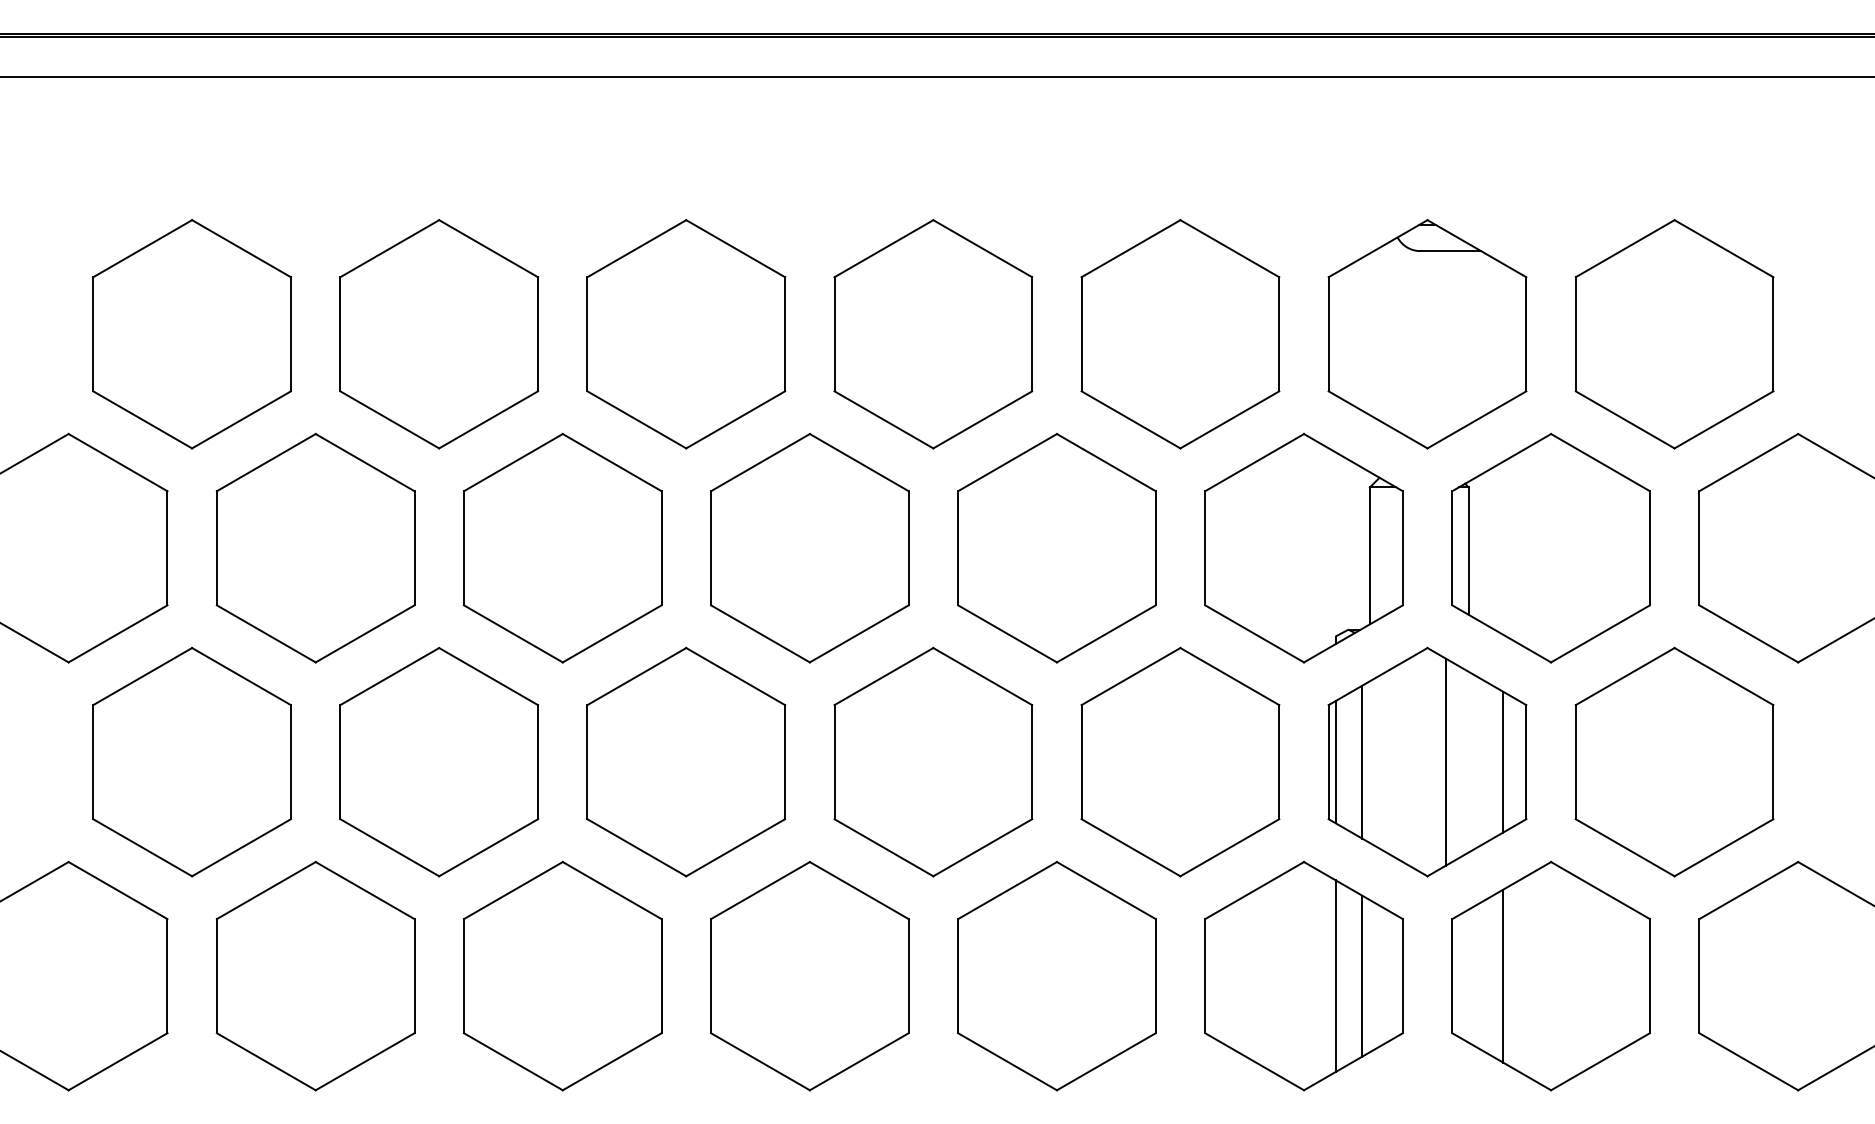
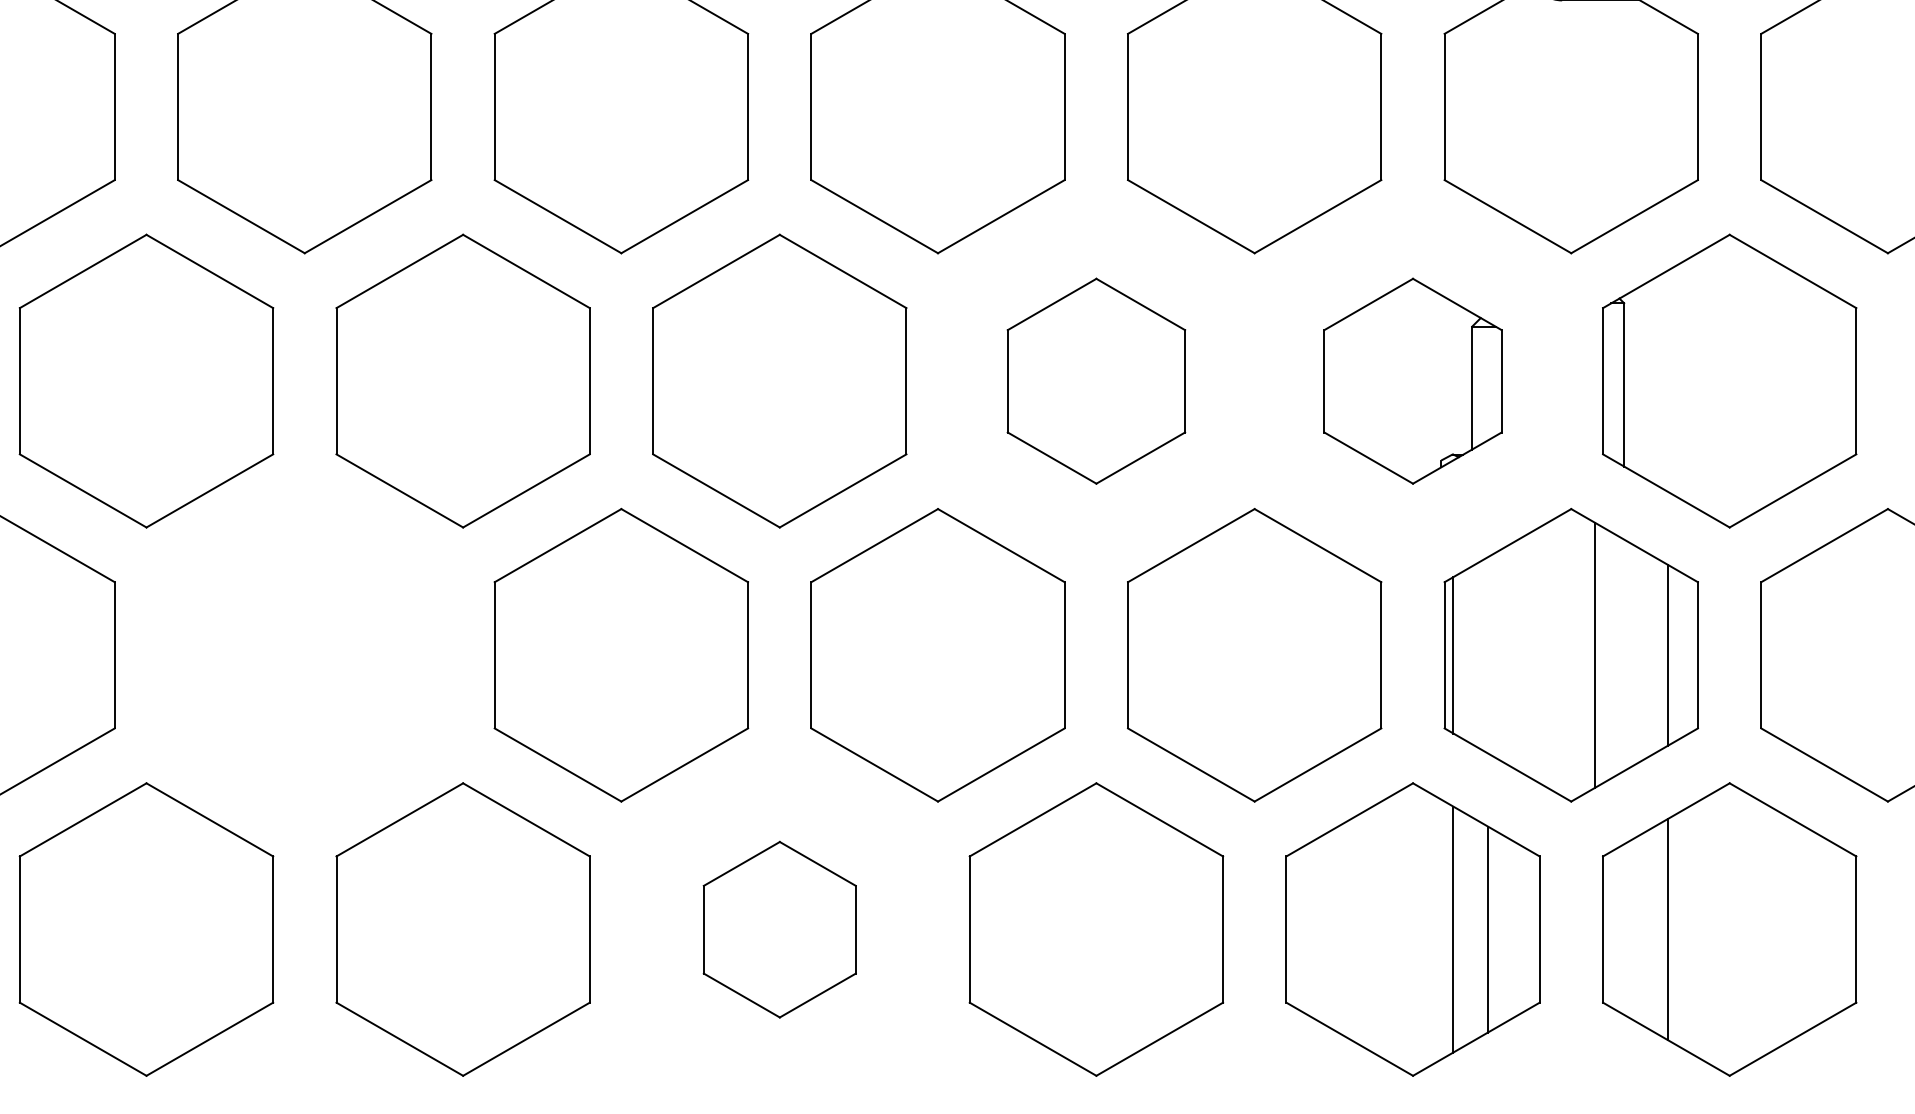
part: (1056, 548) -> (1095, 381), size x0.7
part: (1303, 548) -> (1412, 381), size x0.7
line: (1362, 761) -> (1487, 654), removed
part: (439, 762) -> (305, 655), removed
part: (809, 976) -> (779, 929), size x0.6

